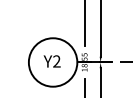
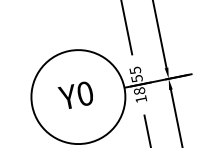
text: (56, 61) -> (84, 93), Y2 -> Y0

